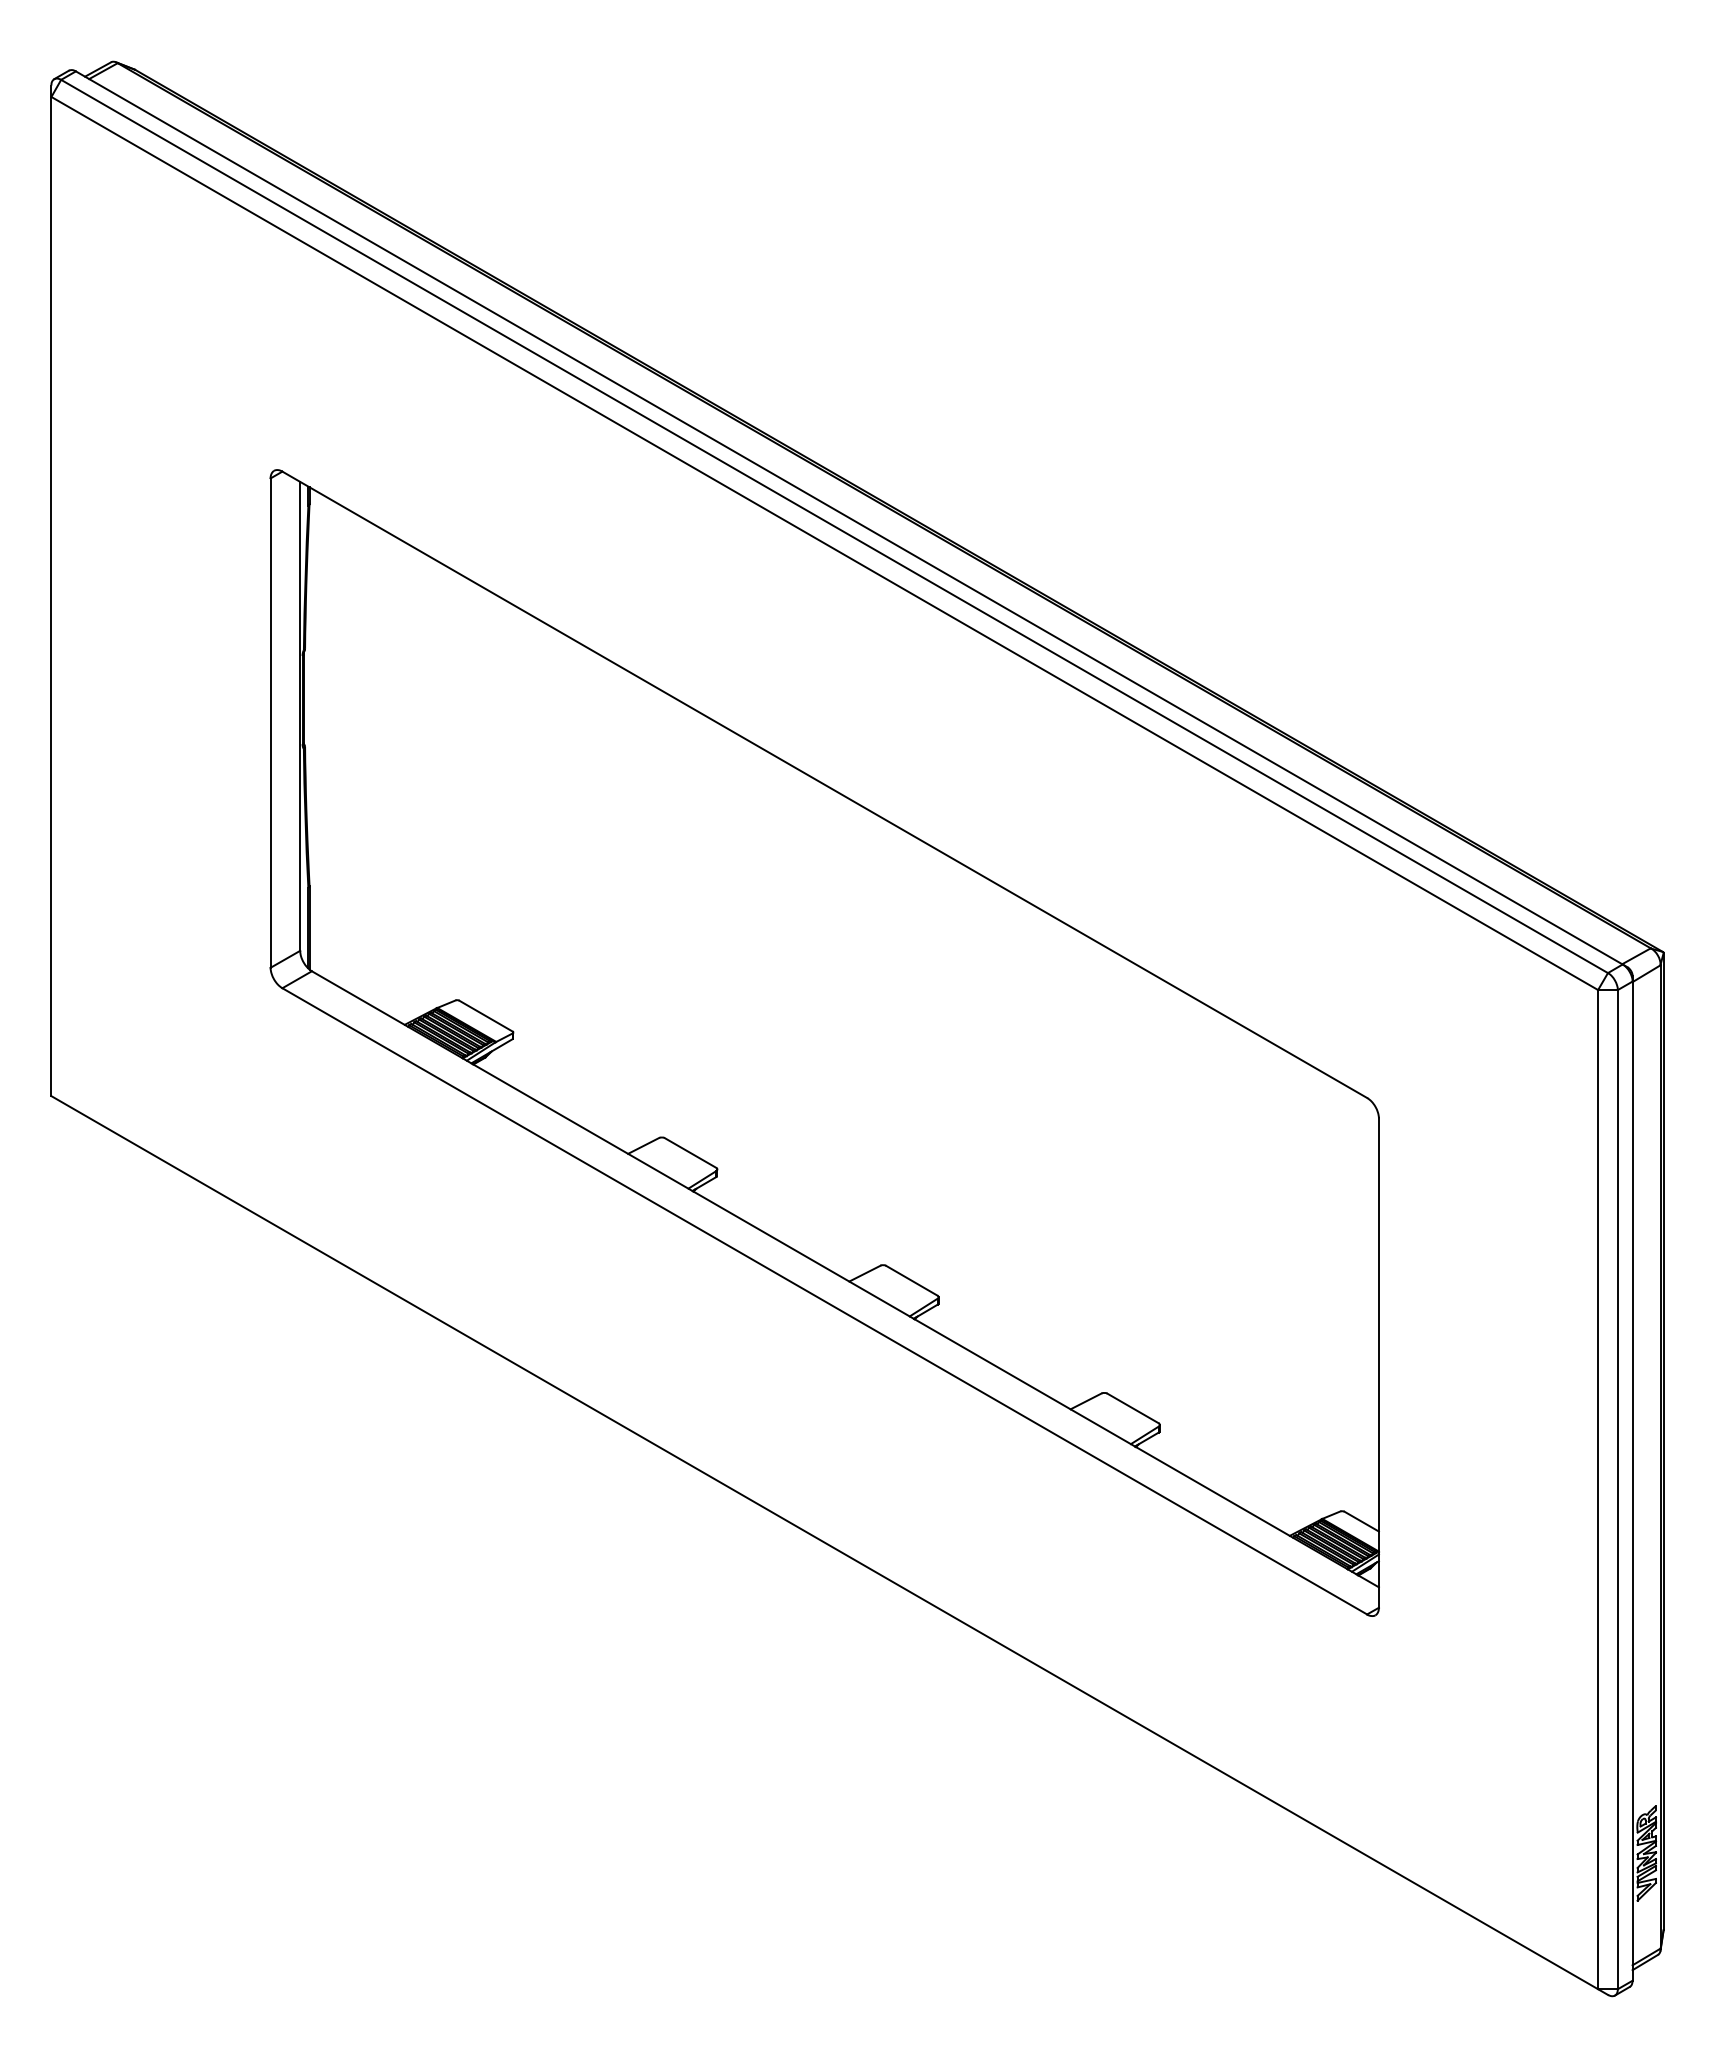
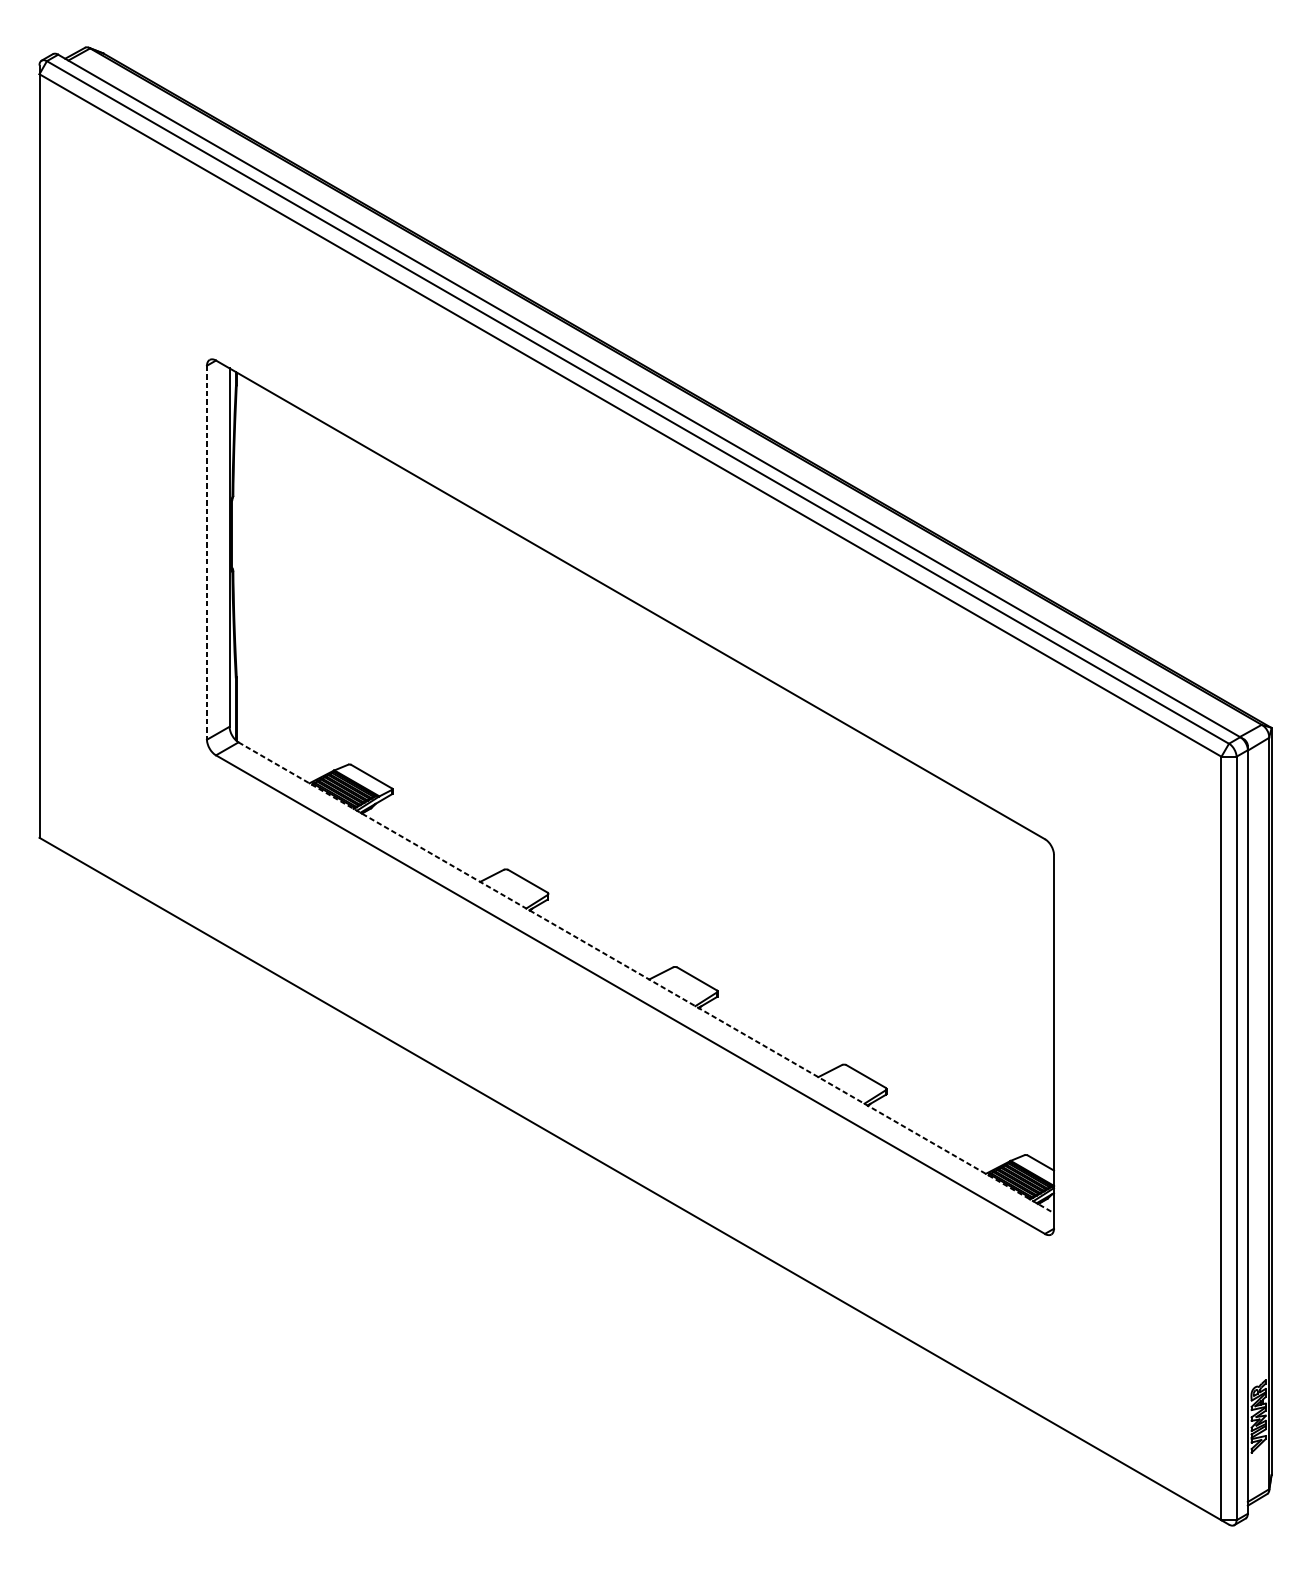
line: (270, 723) -> (206, 553), solid -> dashed
line: (845, 1279) -> (646, 977), solid -> dashed

